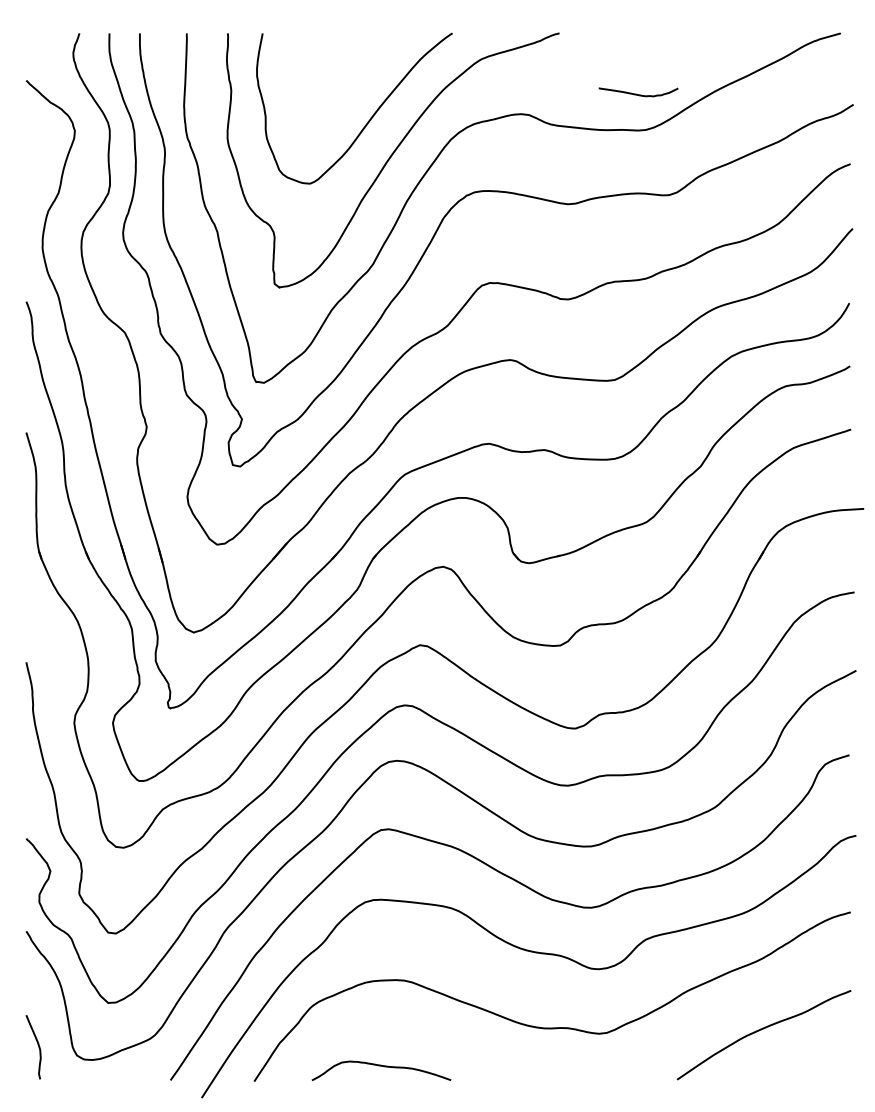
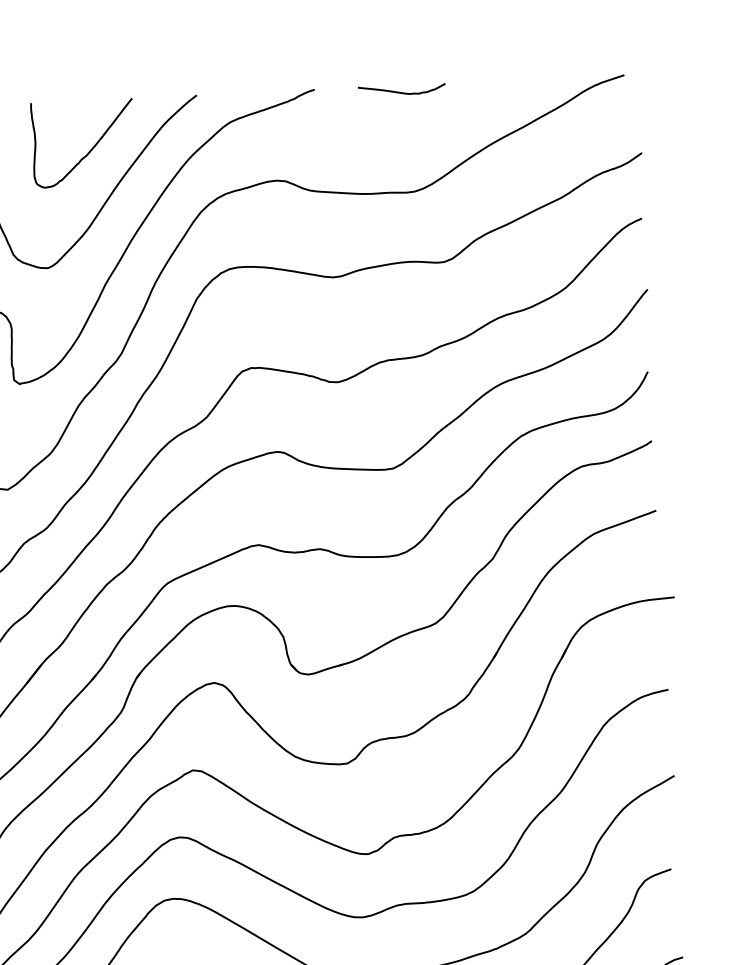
curve: (353, 78) -> (90, 150), added
curve: (638, 94) -> (401, 92), moved

